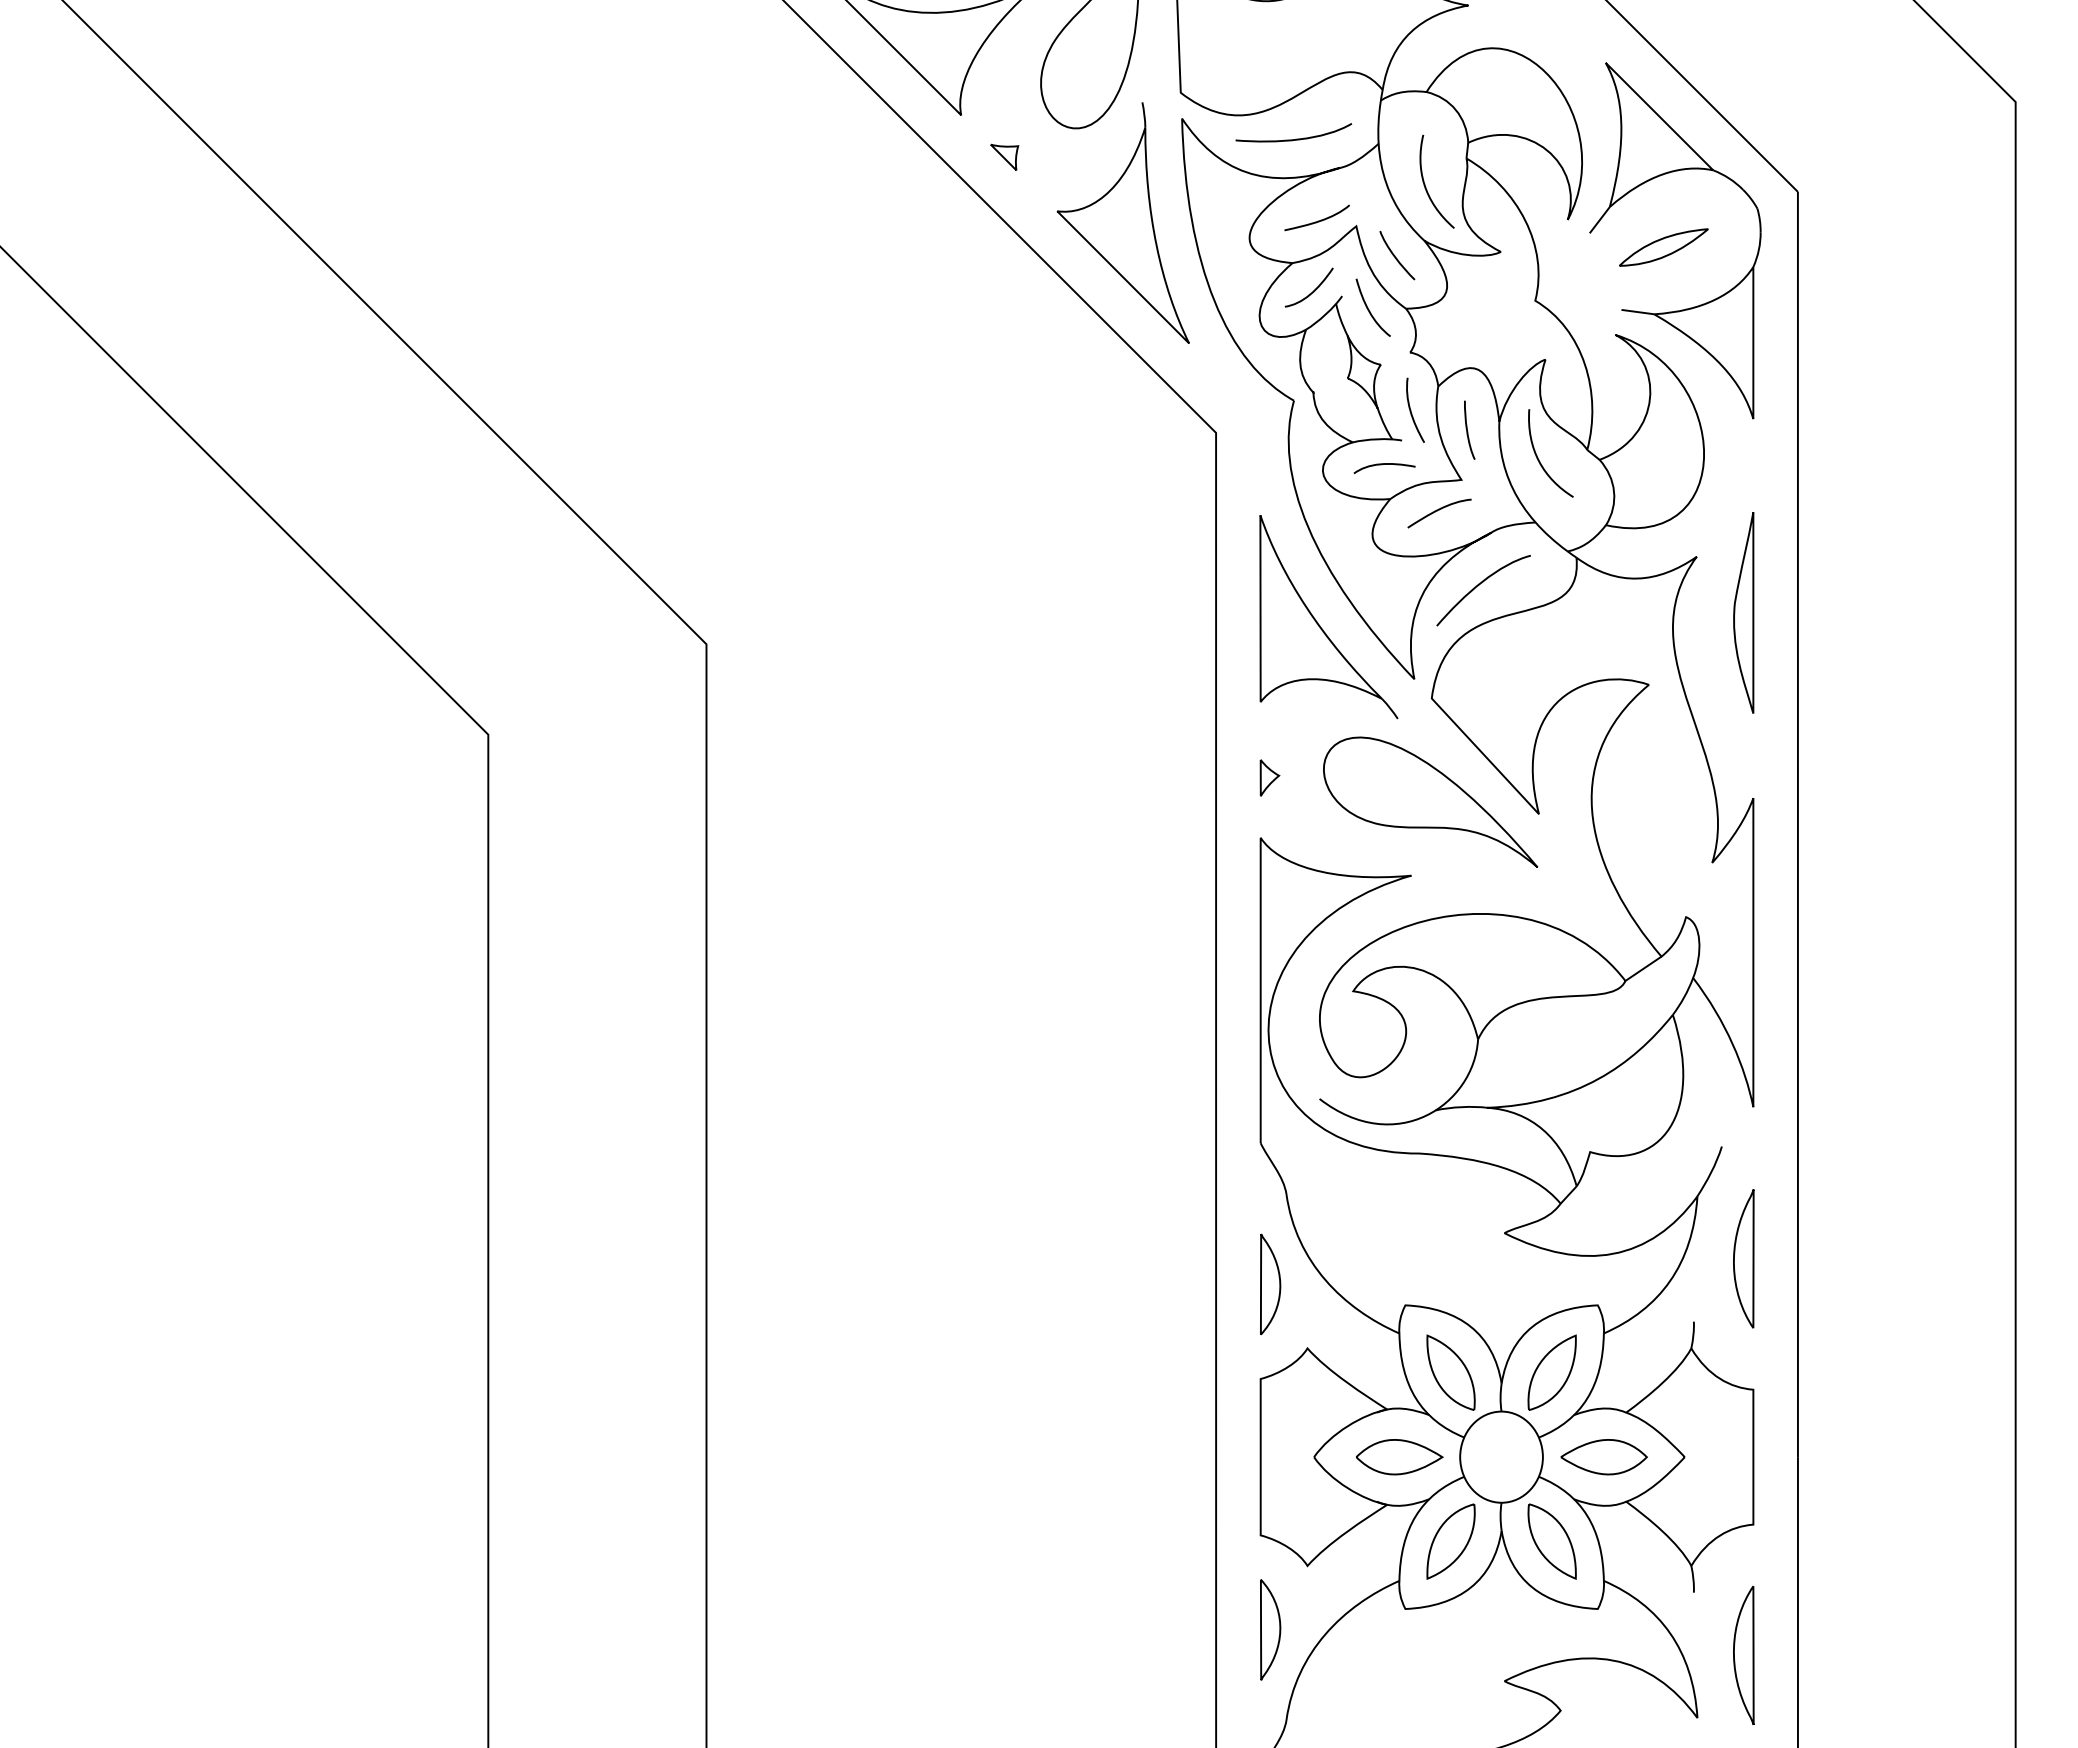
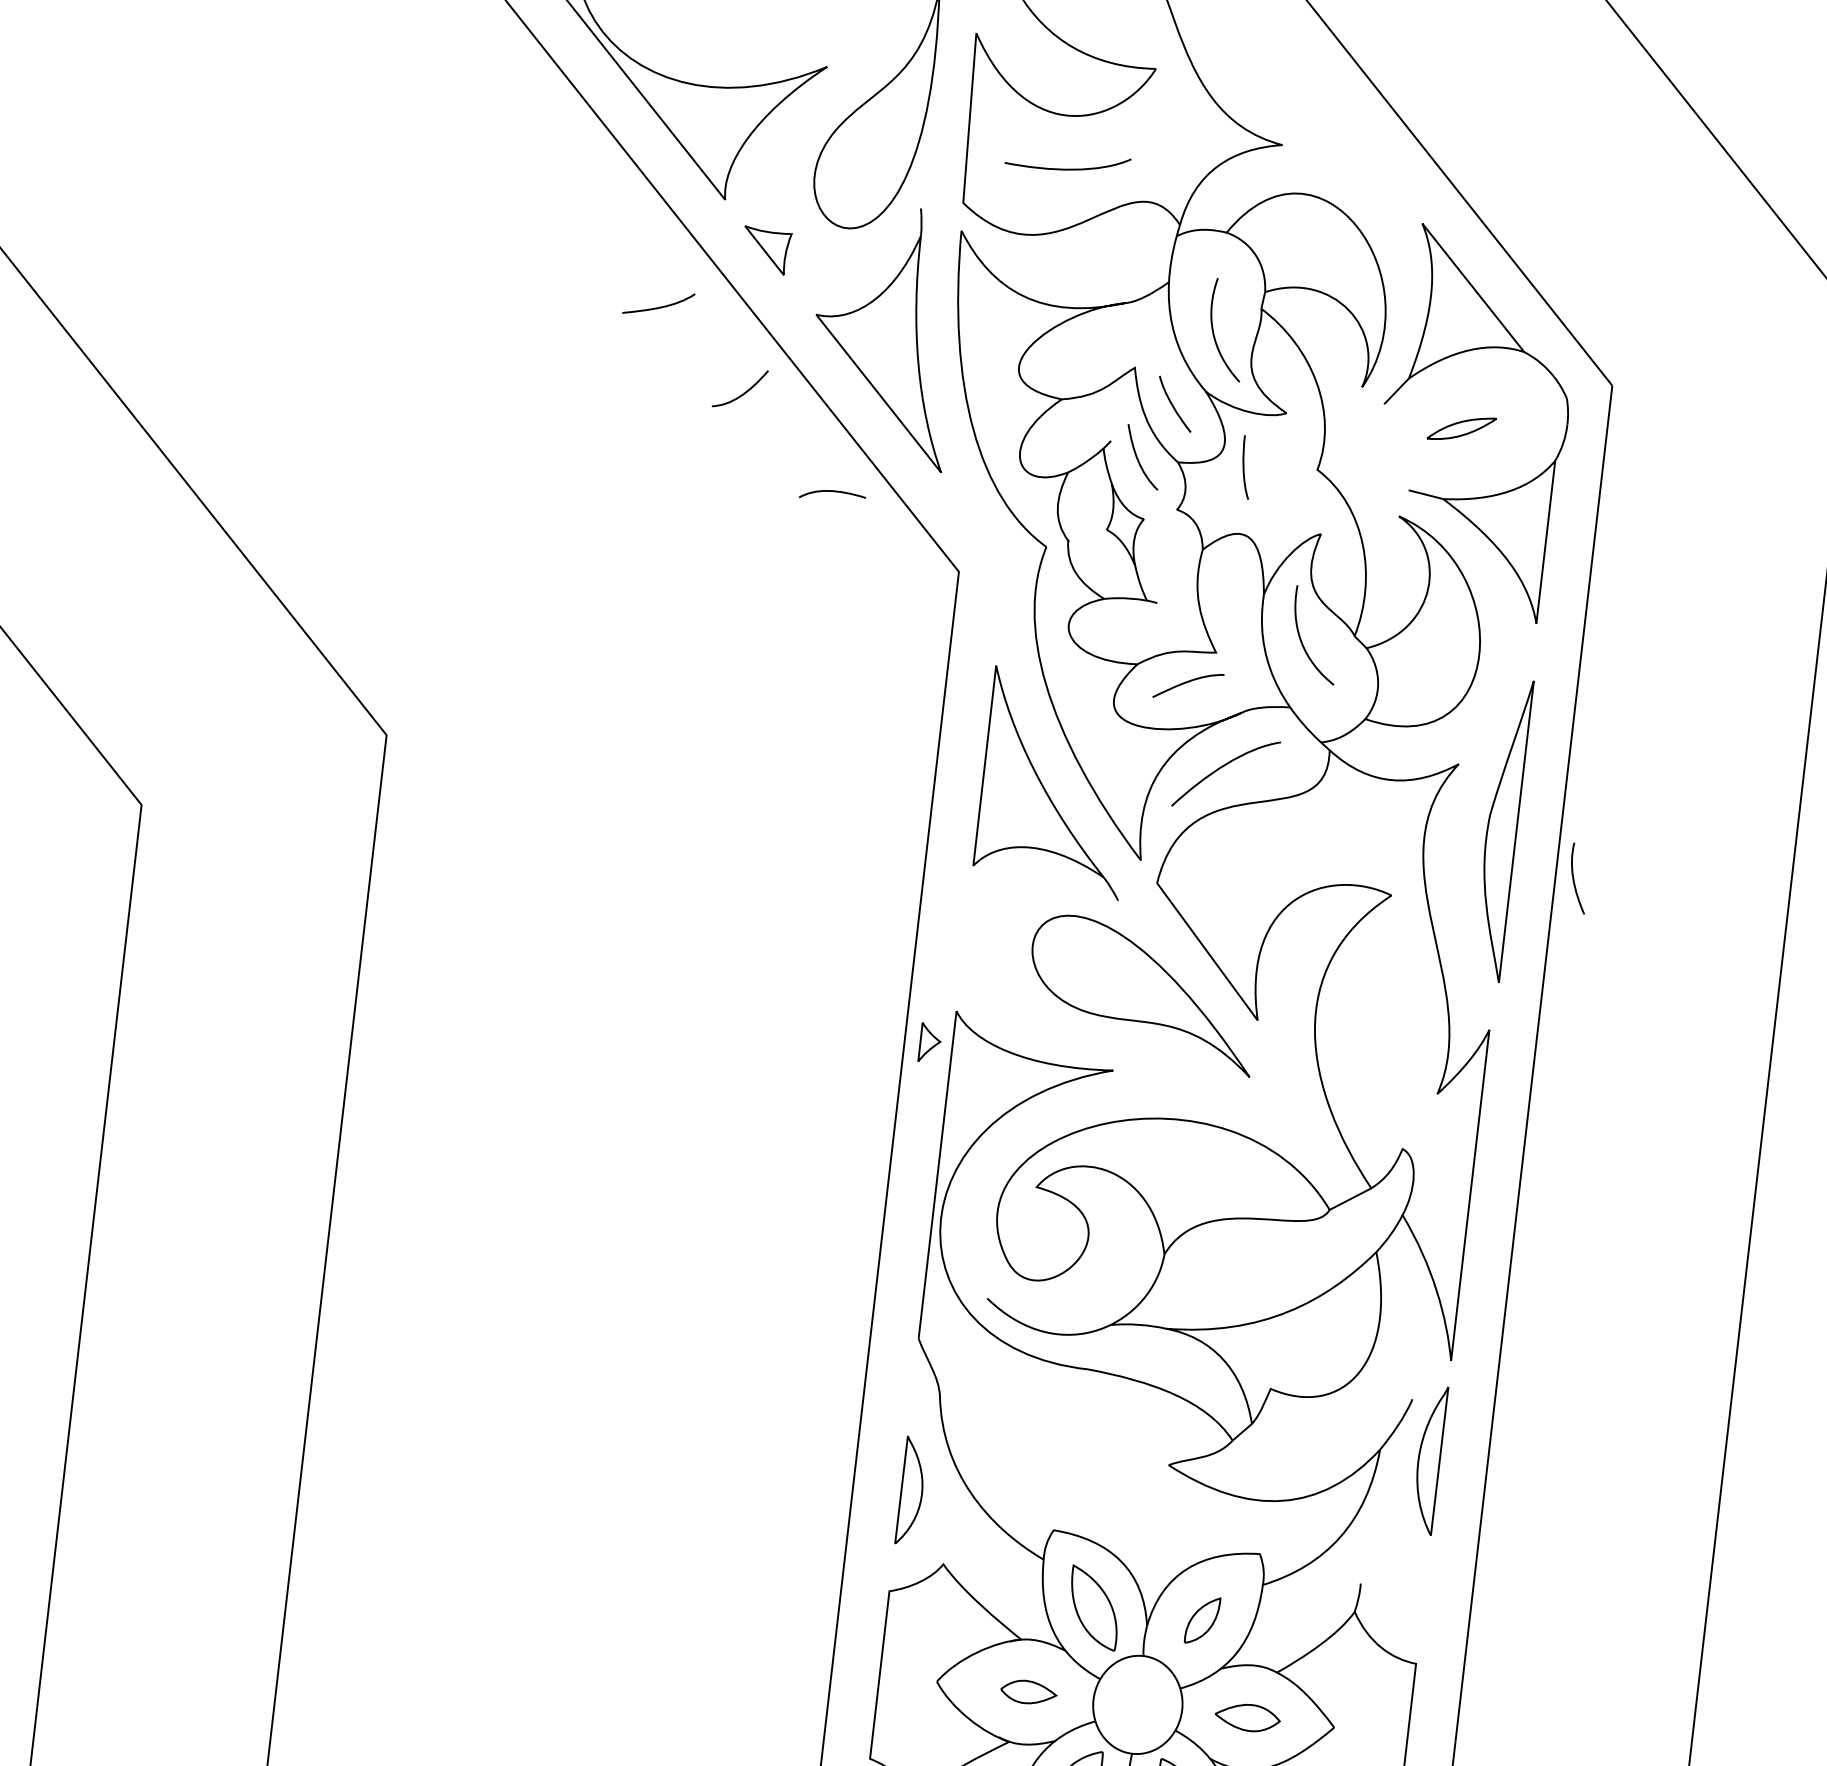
curve: (1296, 138) -> (1070, 168), moved
part: (1004, 156) -> (766, 249), size x1.6
curve: (1318, 220) -> (659, 306), moved
part: (1663, 247) -> (1461, 428), size x0.7
curve: (1312, 291) -> (743, 393), moved
curve: (1411, 410) -> (1574, 878), moved
curve: (1467, 429) -> (1244, 466), moved
curve: (1382, 465) -> (830, 492), moved
part: (1743, 612) -> (1501, 829), size x1.4
part: (1269, 777) -> (929, 1042), moved
part: (1743, 1258) -> (1428, 1459), moved
part: (1551, 1372) -> (1201, 1620), size x0.6
part: (1399, 1457) -> (1028, 1692), size x0.6
part: (1603, 1457) -> (1247, 1717), size x0.7

